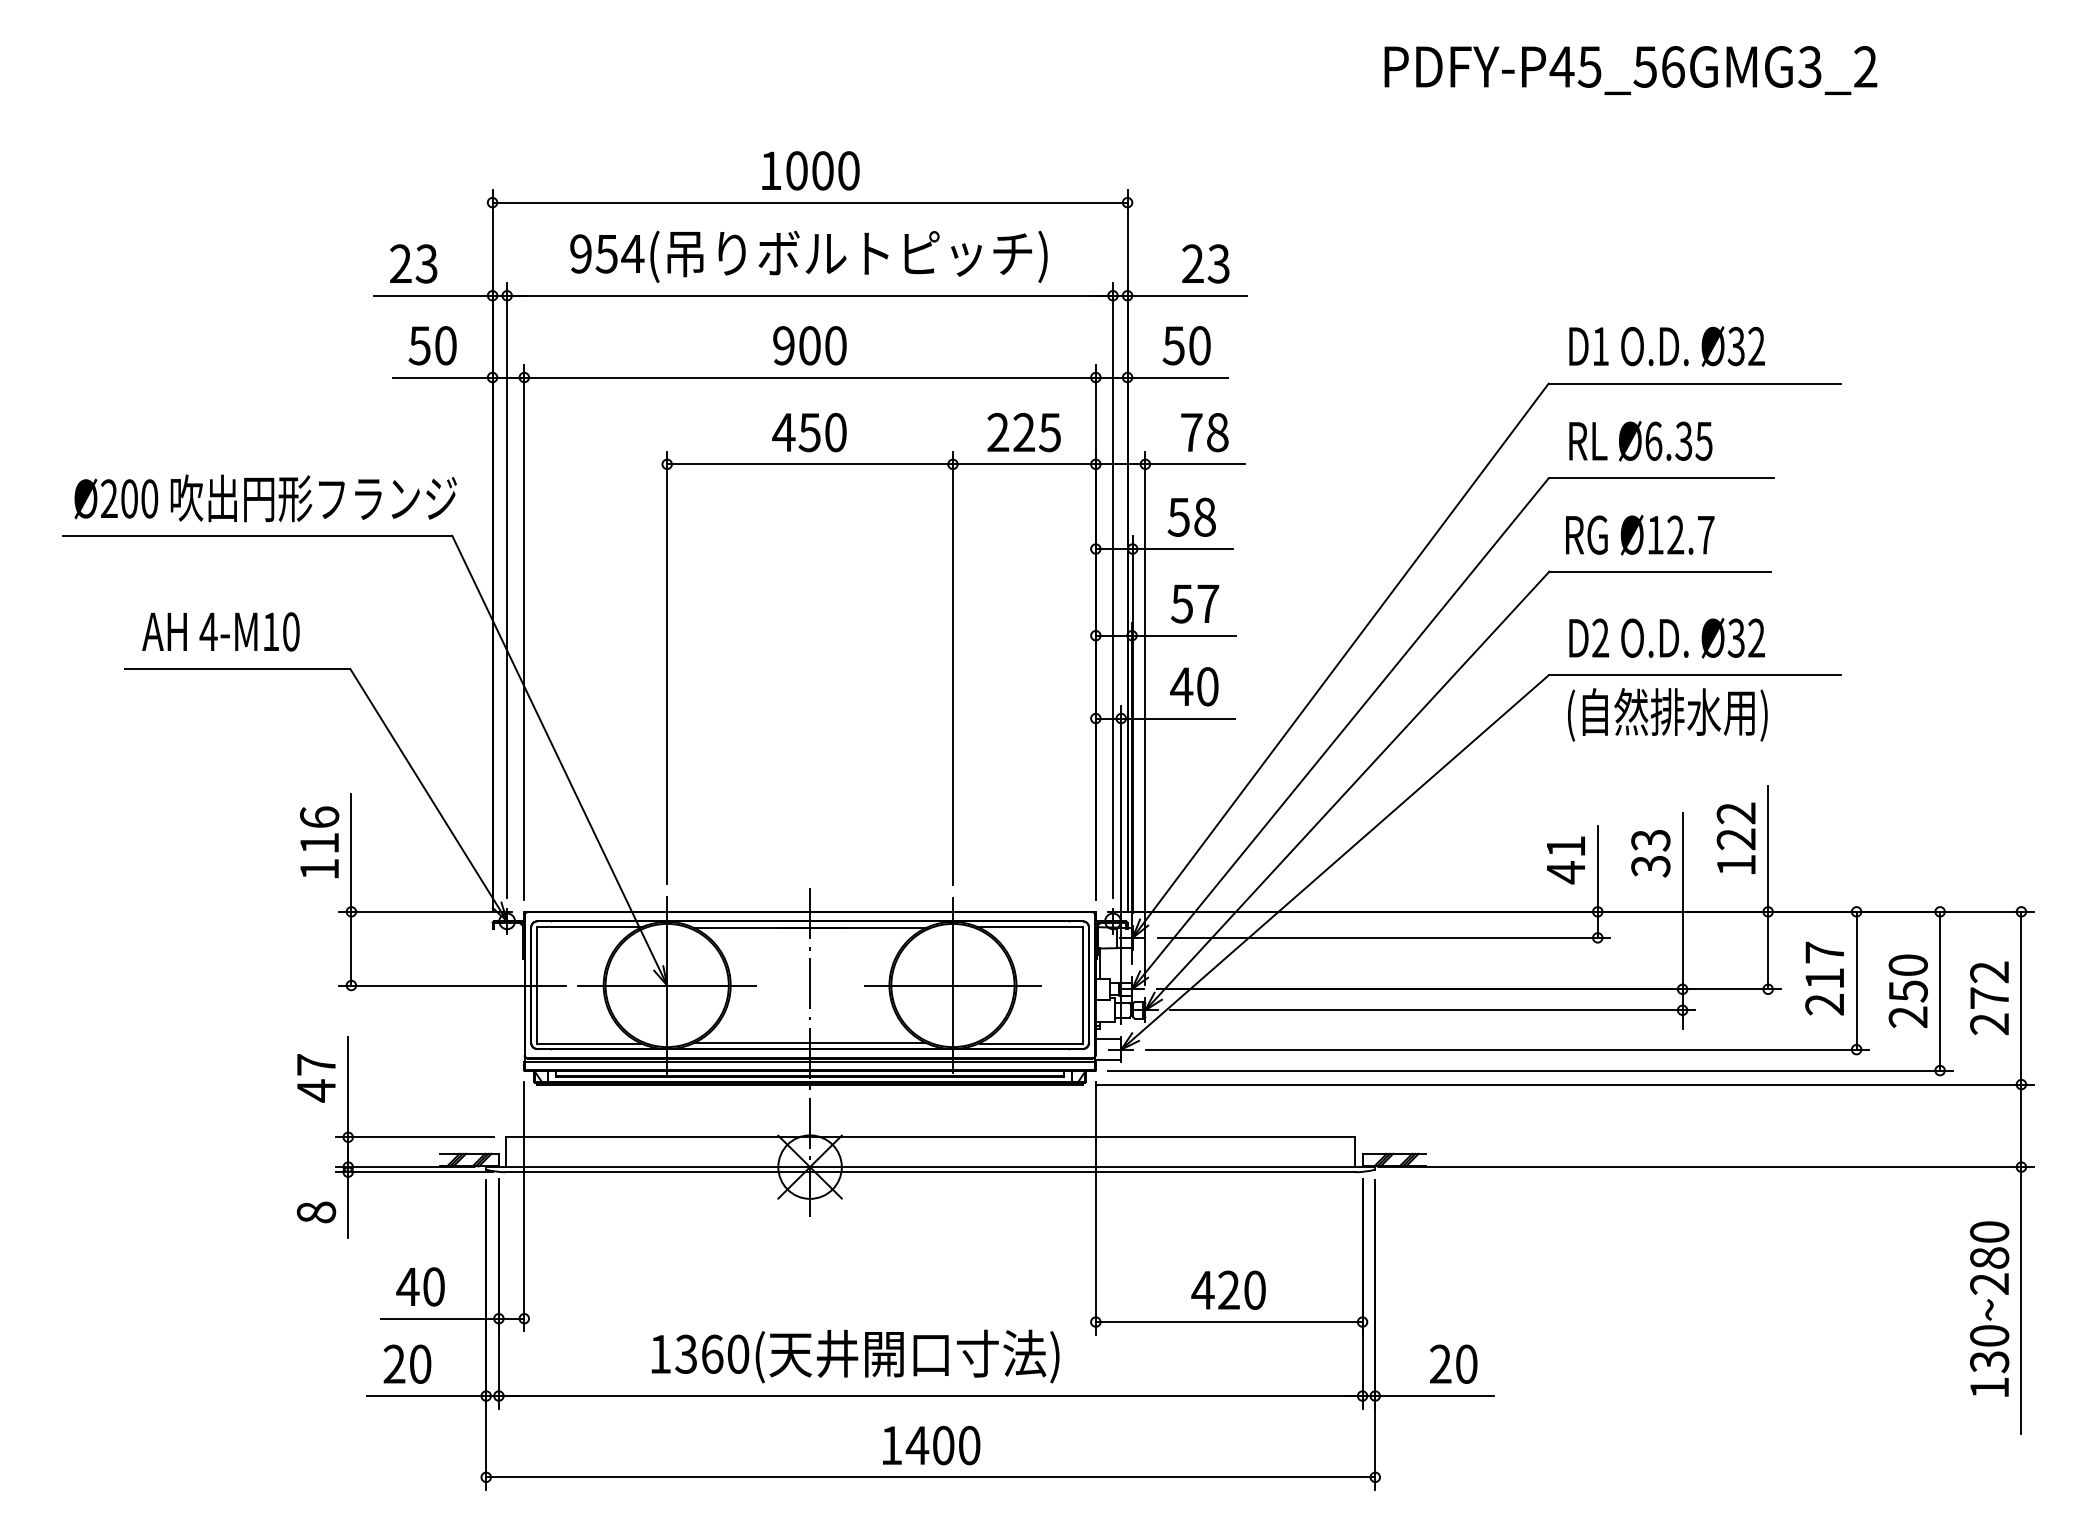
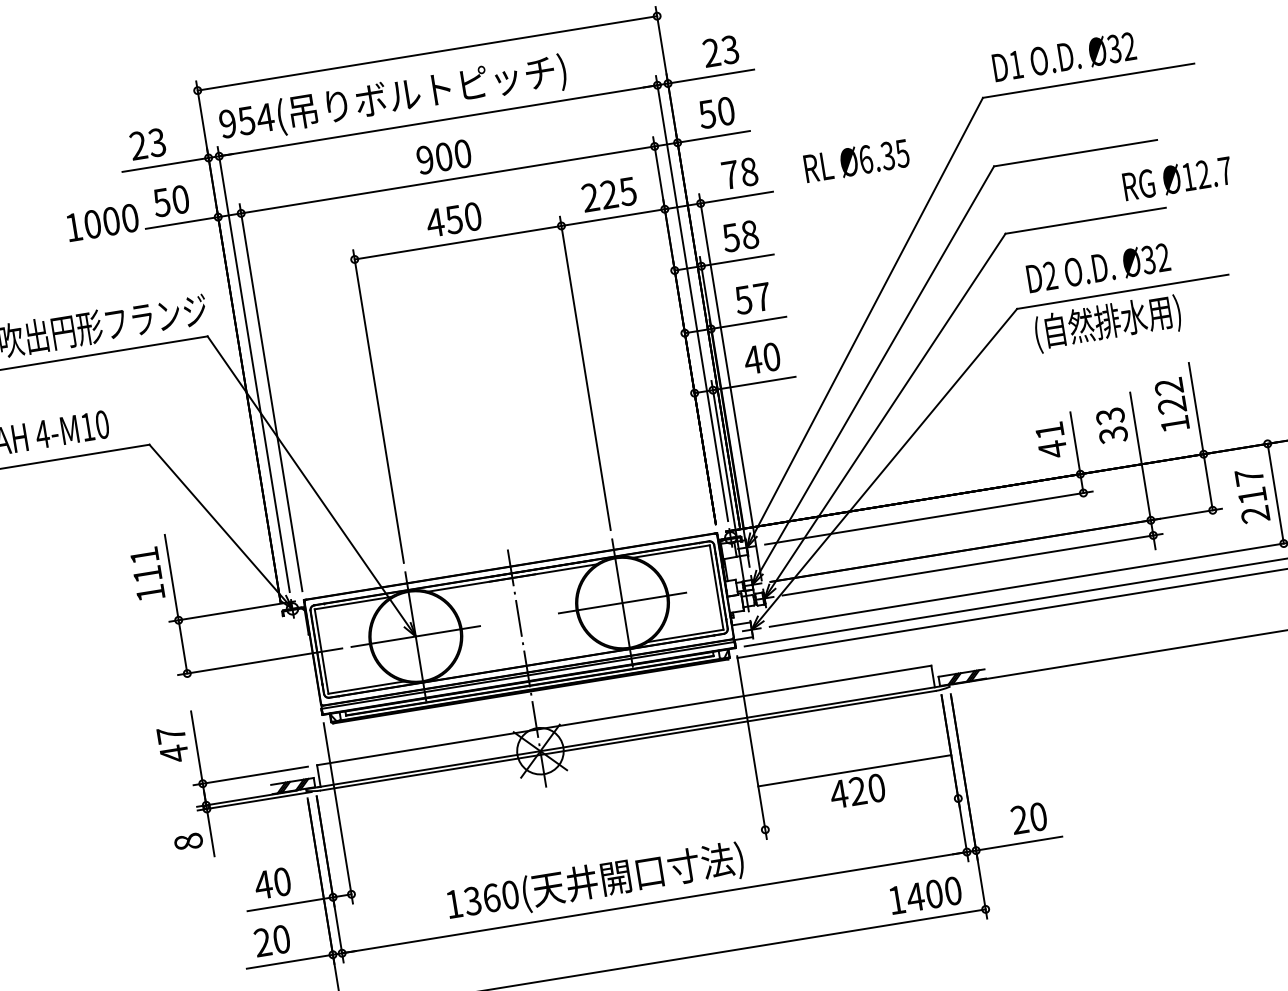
text: (810, 170) -> (102, 222), moved
text: (808, 256) -> (392, 99), moved
text: (1640, 440) -> (856, 160), moved
text: (1640, 534) -> (1177, 178), moved
text: (319, 816) -> (144, 555), 116 -> 111
line: (809, 1042) -> (525, 661), removed
line: (1228, 1322) -> (854, 771), moved
text: (931, 1445) -> (925, 895), moved

